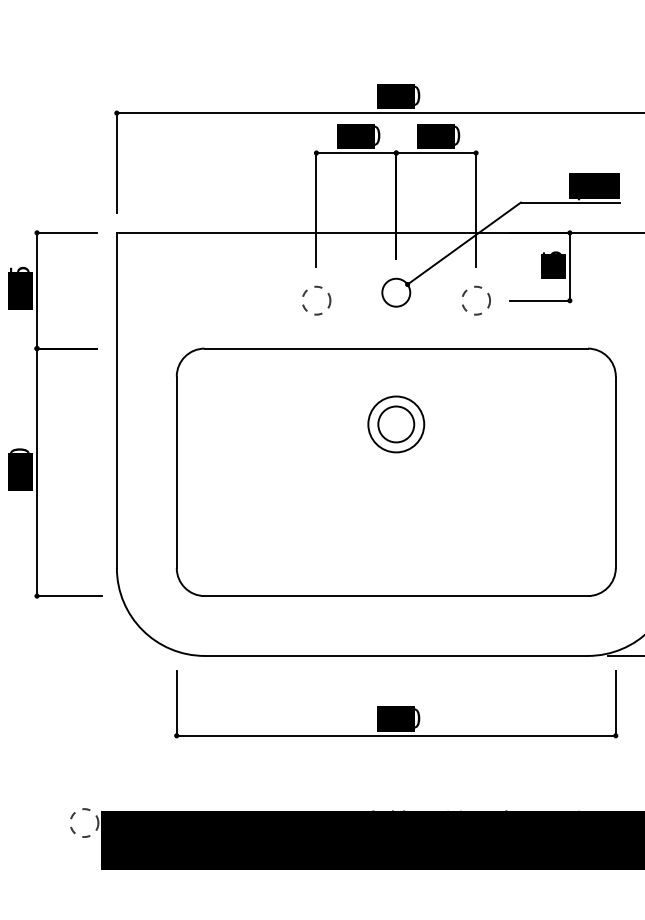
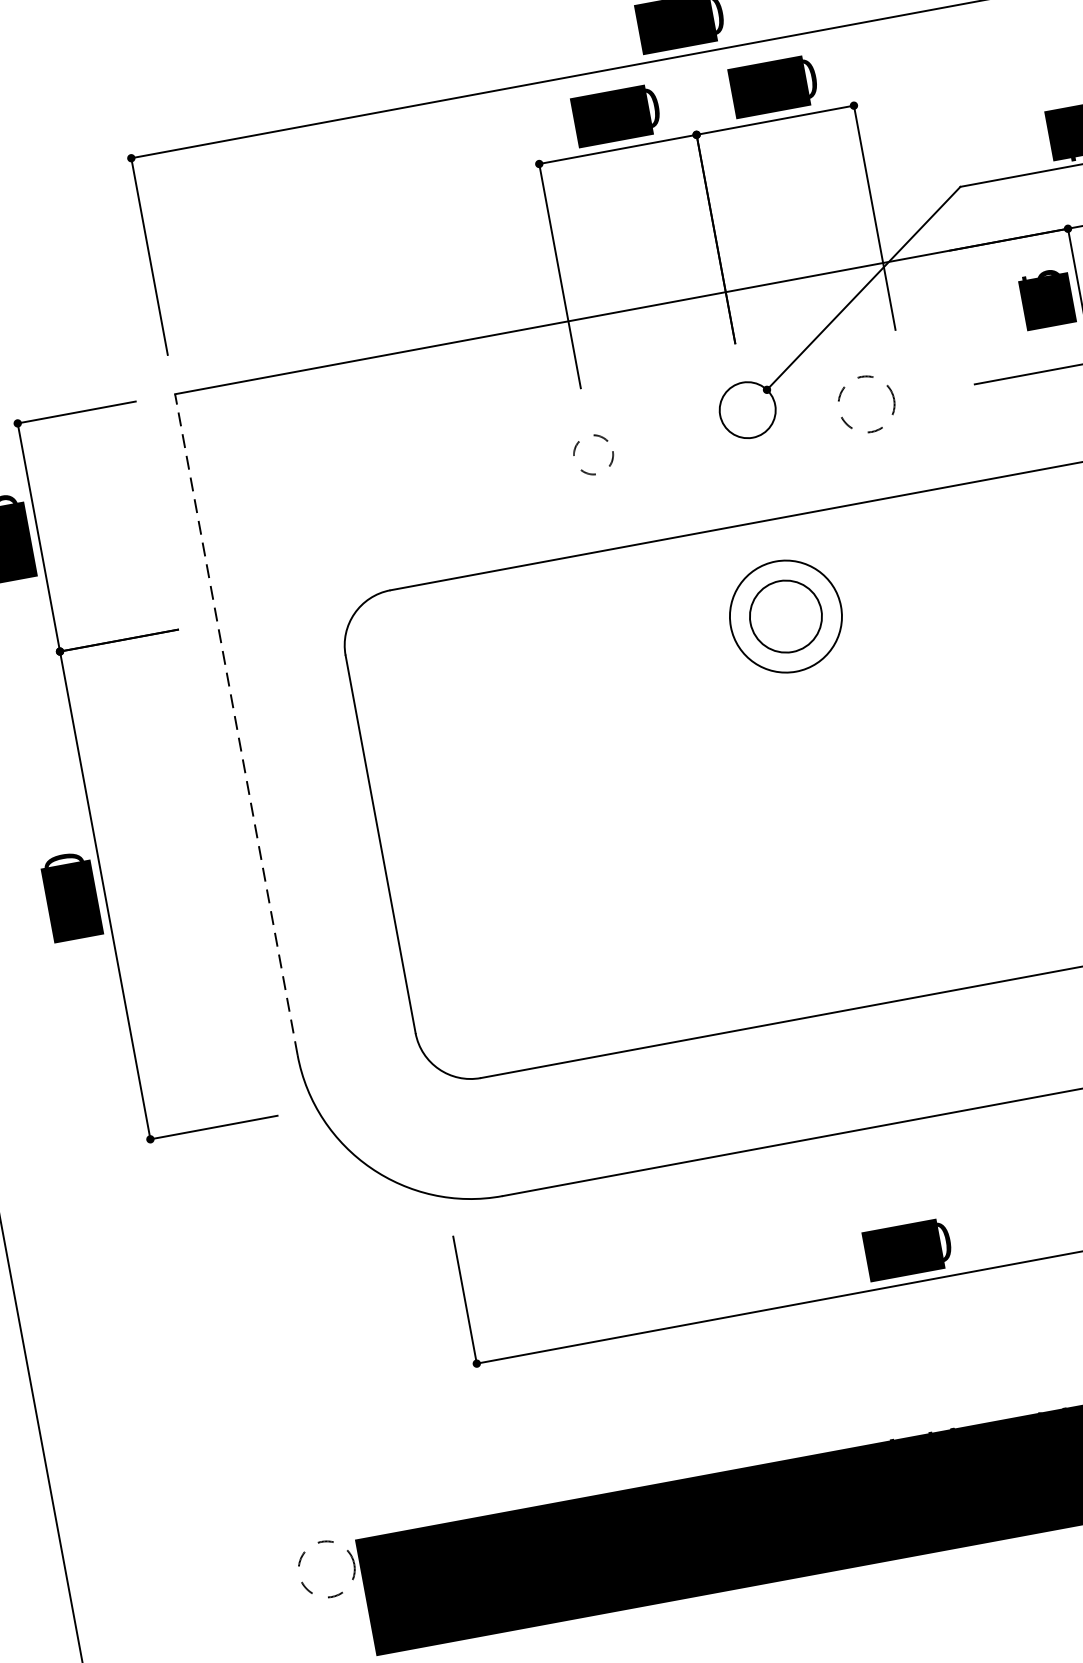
circle: (316, 300) -> (593, 454), size x0.7
circle: (476, 300) -> (867, 403), moved
line: (116, 400) -> (235, 724), solid -> dashed
part: (396, 424) -> (786, 616), moved

